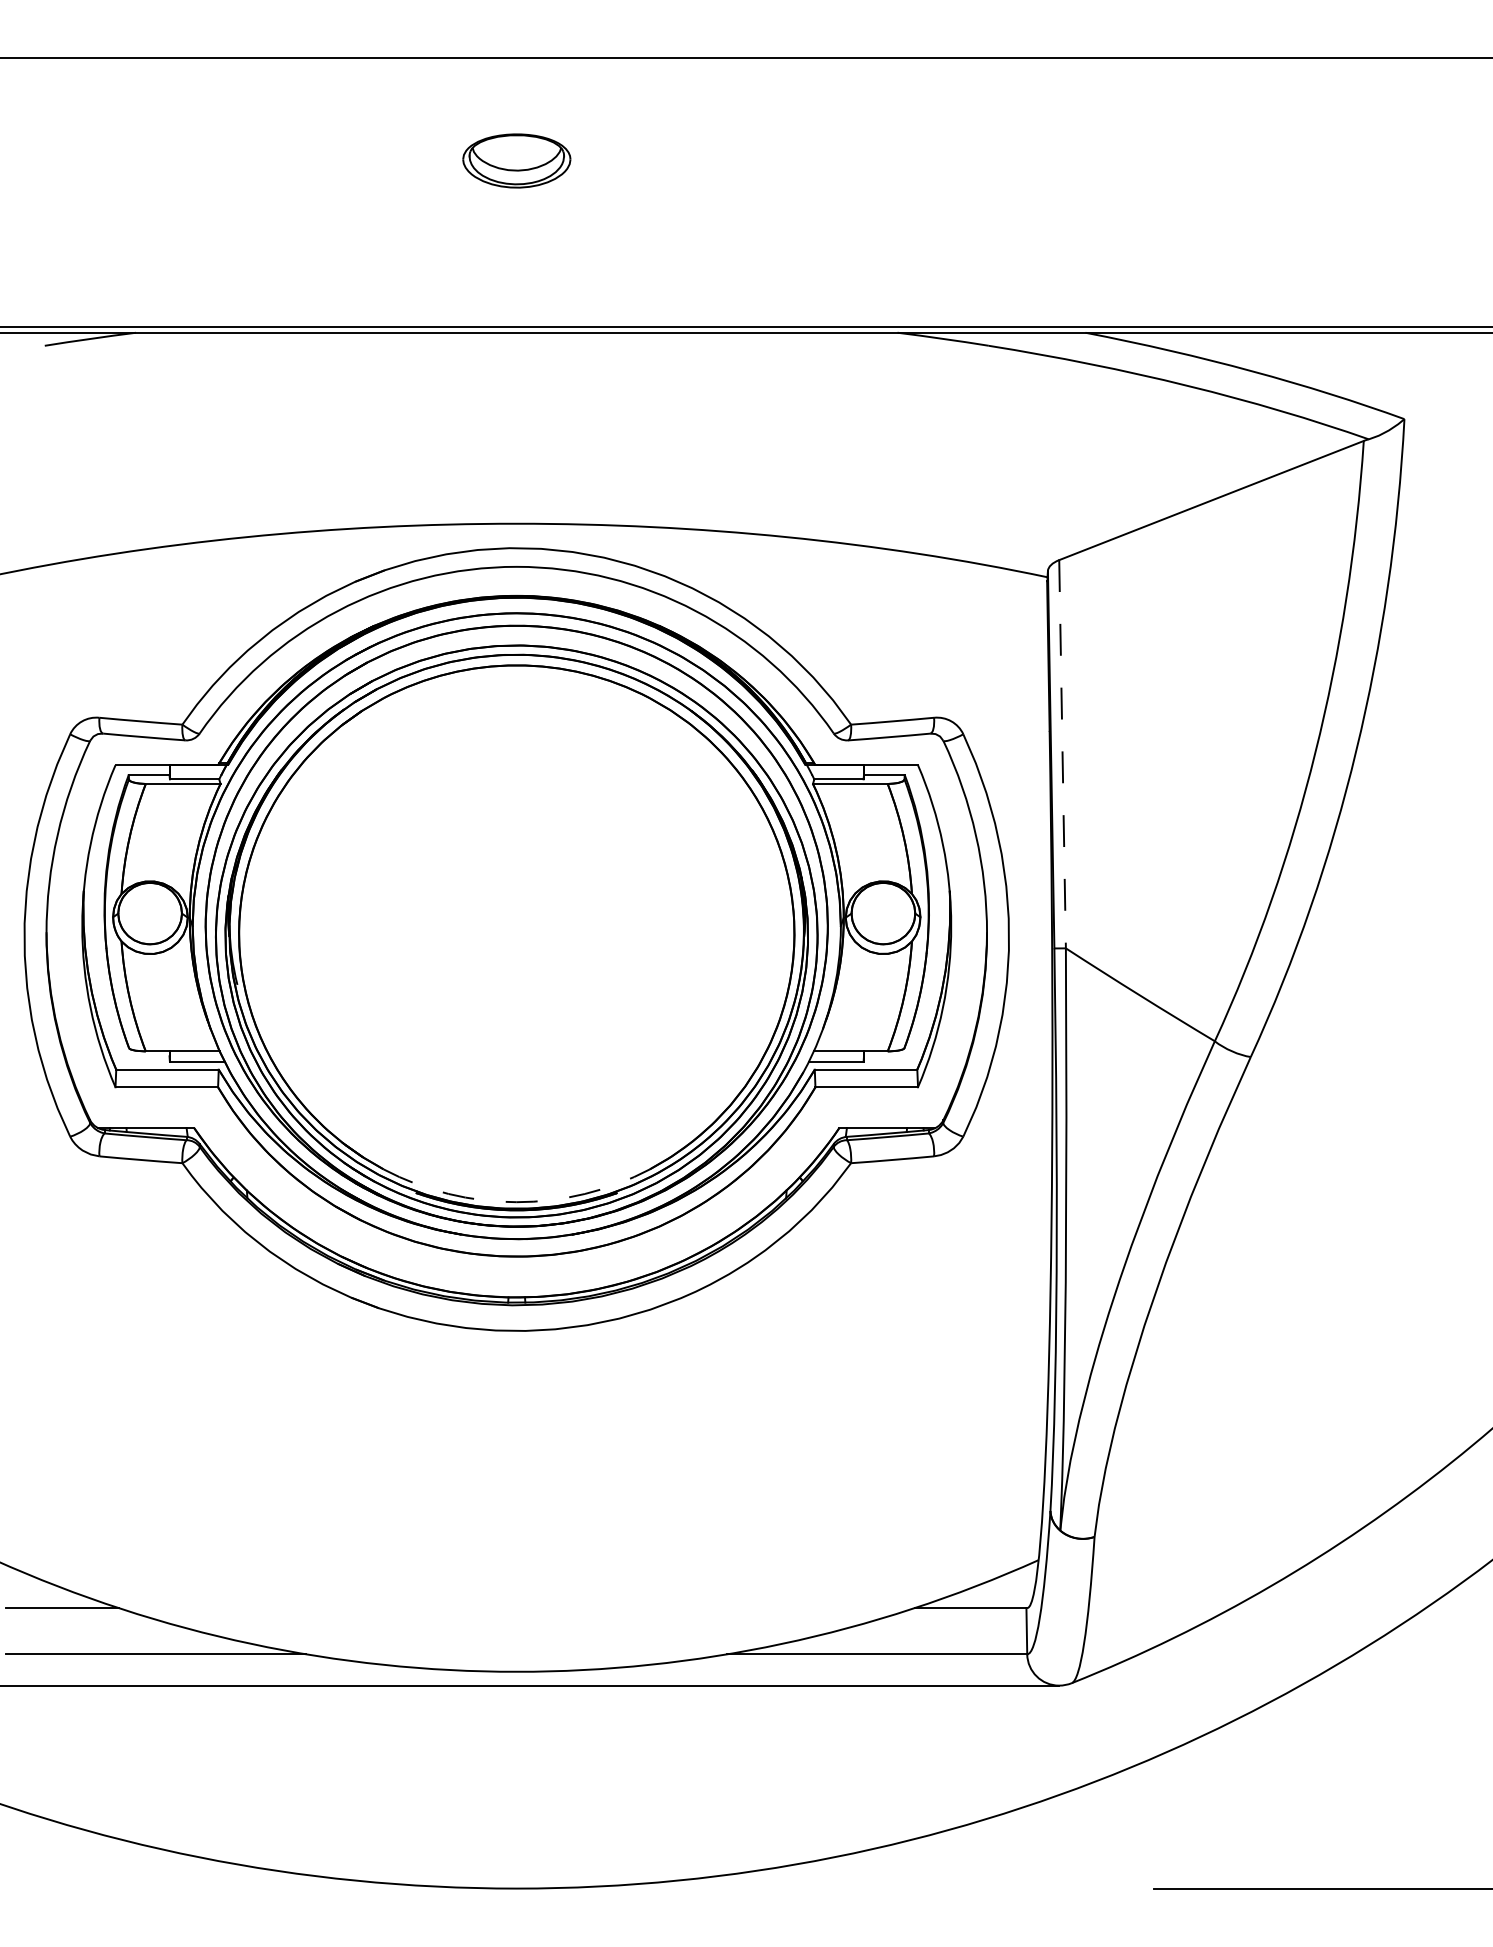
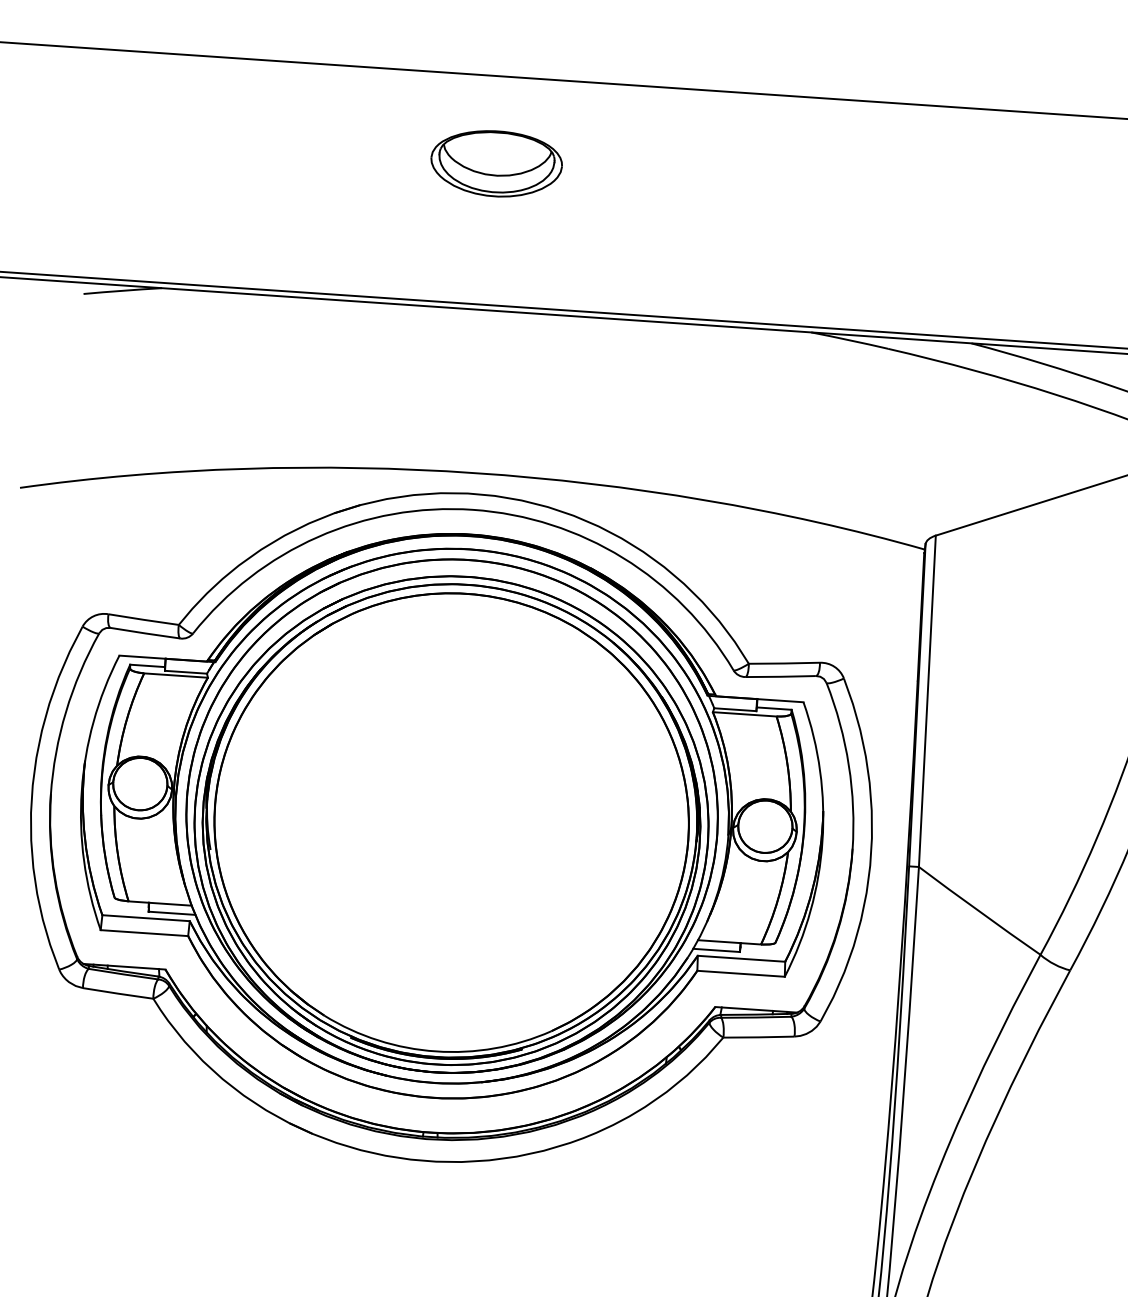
part: (516, 160) -> (496, 163), size x1.43
line: (1062, 754) -> (927, 701), dashed -> solid
arc: (516, 1202) -> (435, 1051), dashed -> solid

